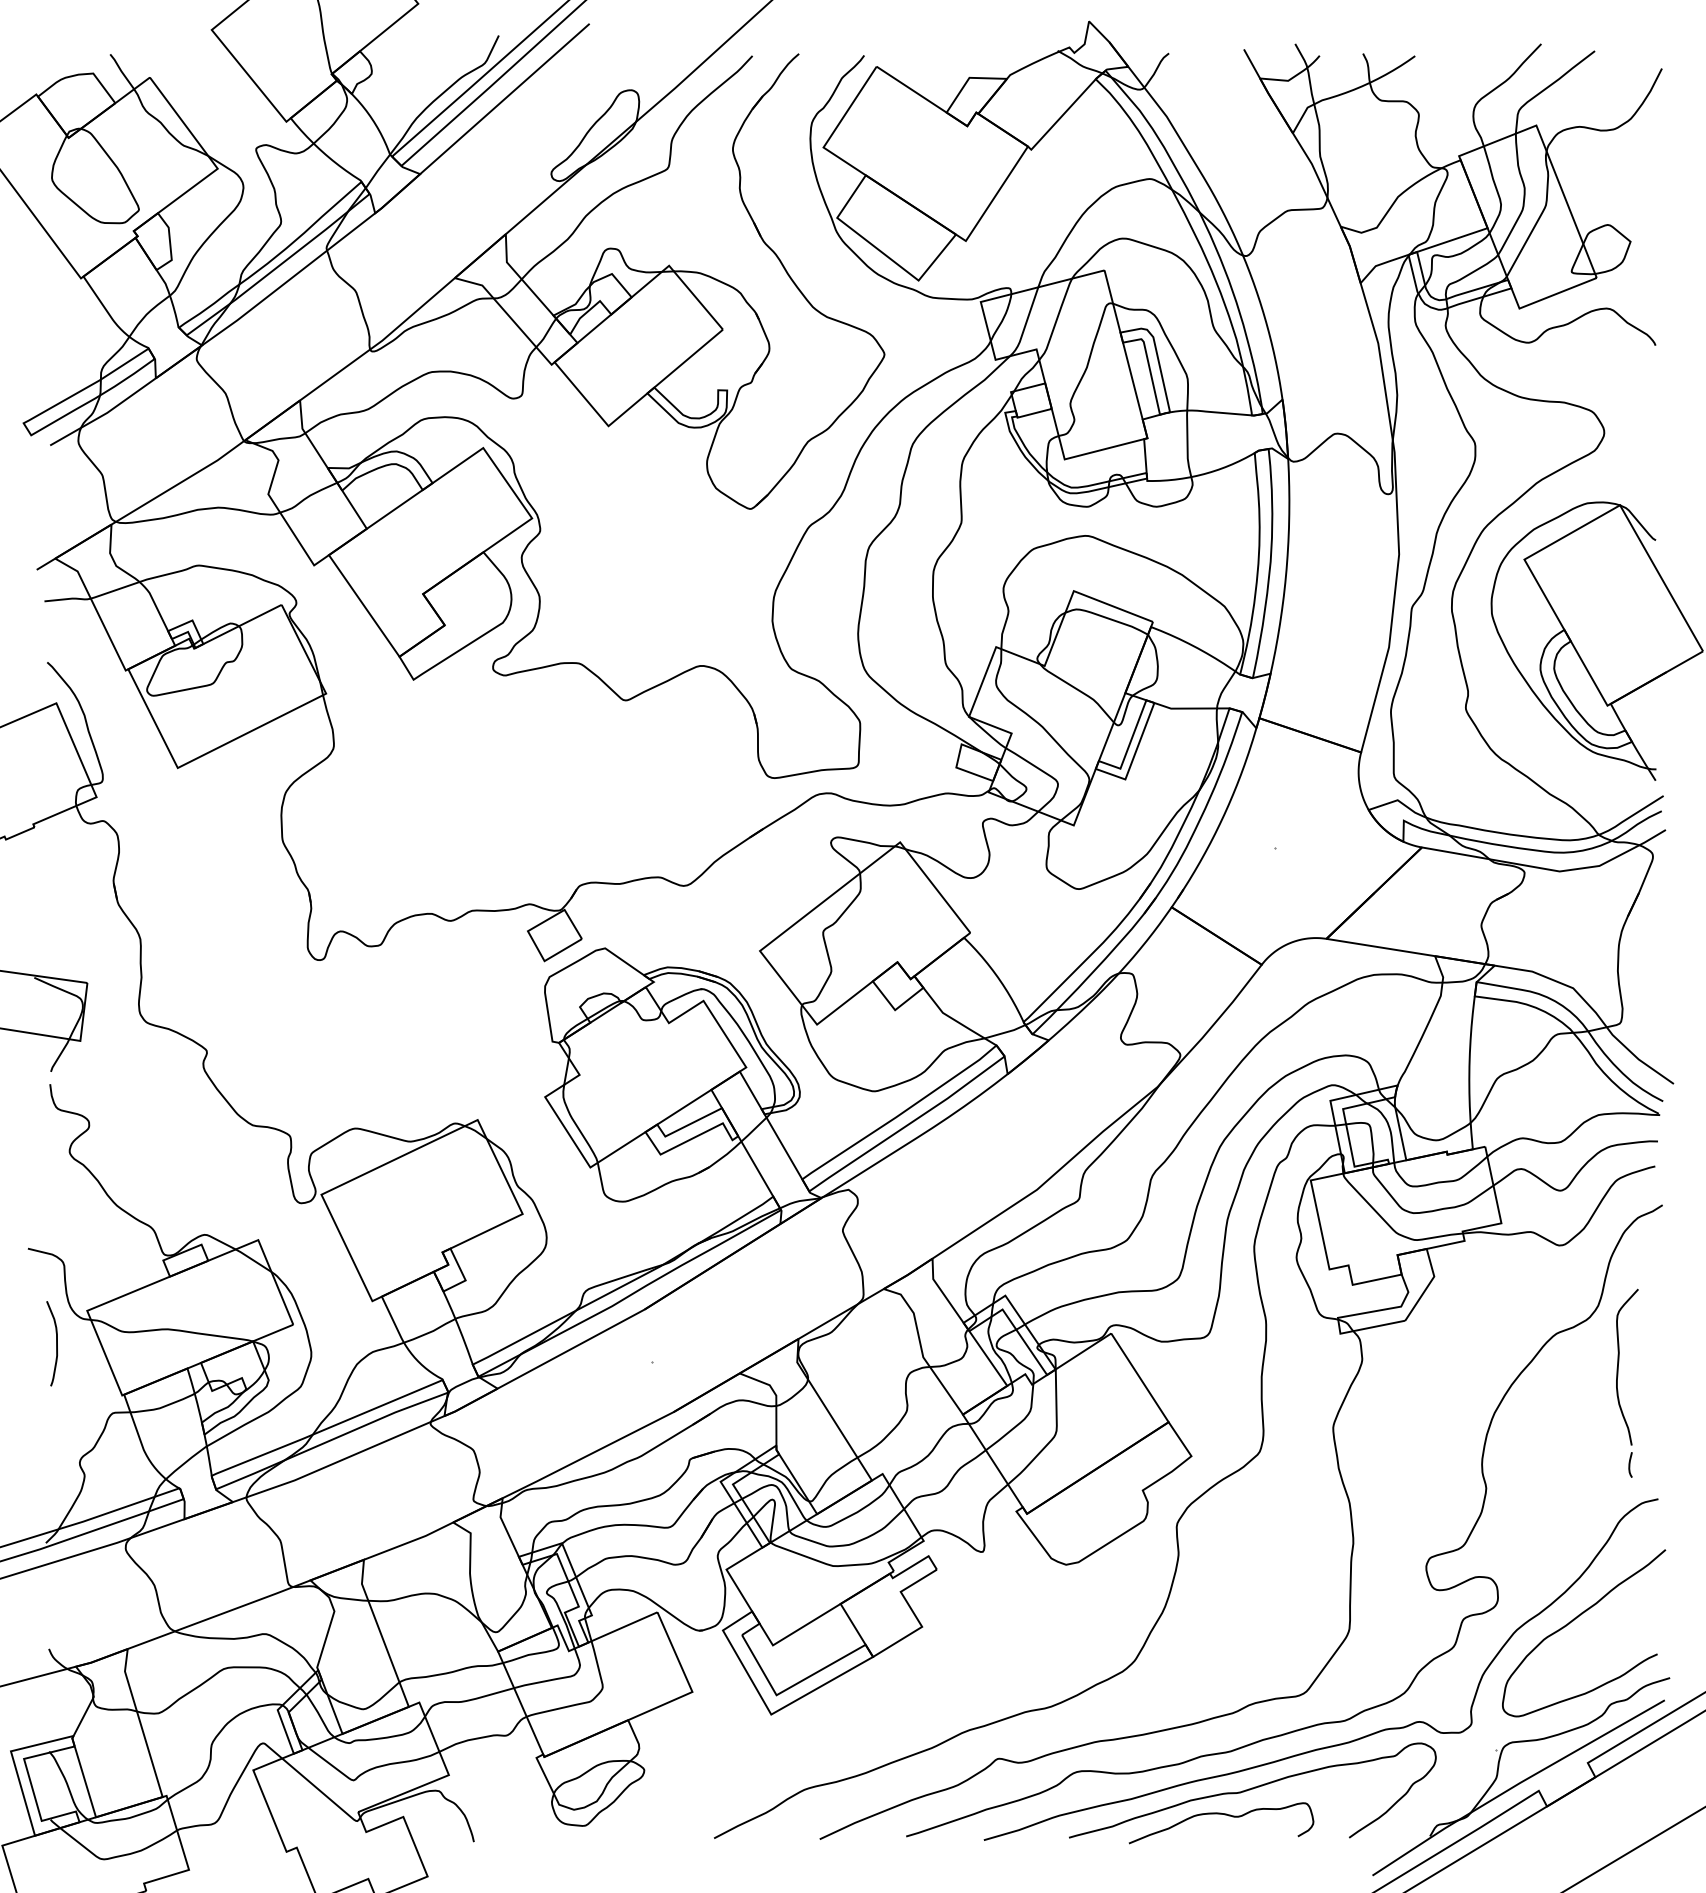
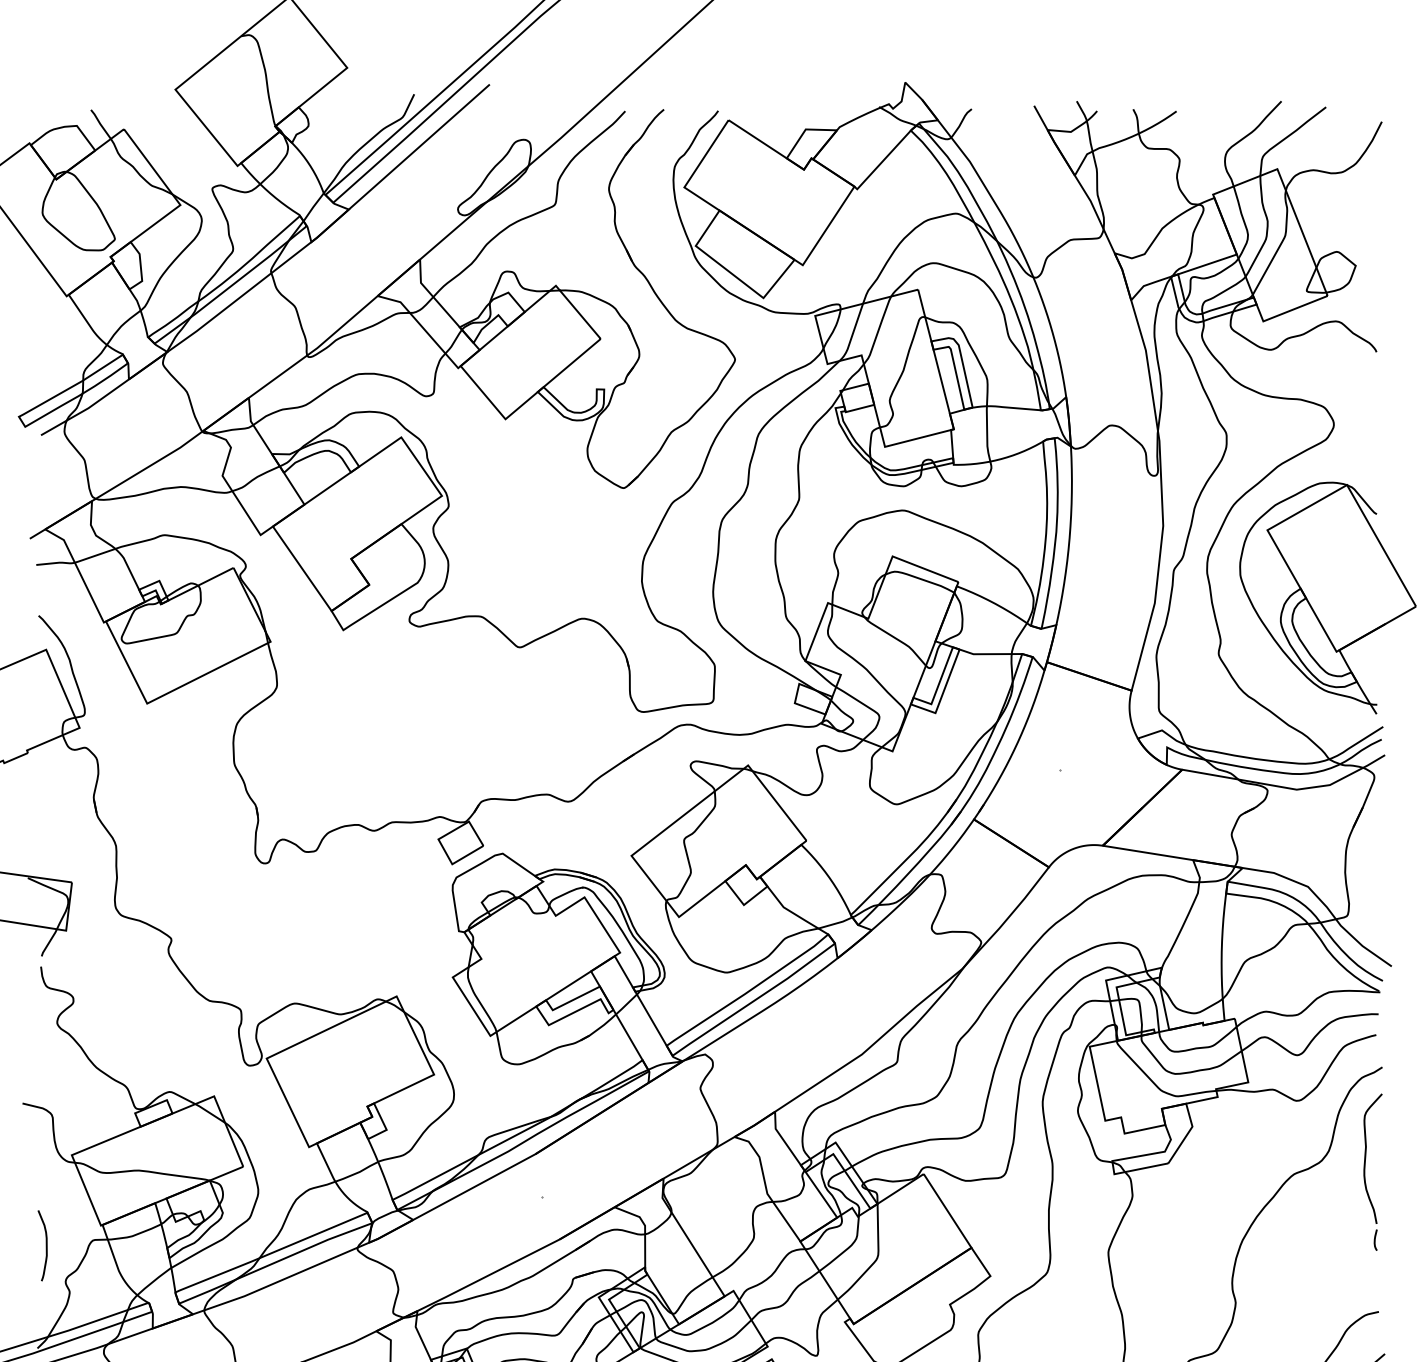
curve: (56, 1343) -> (46, 1245), moved
part: (1617, 1382) -> (1364, 1171), moved

